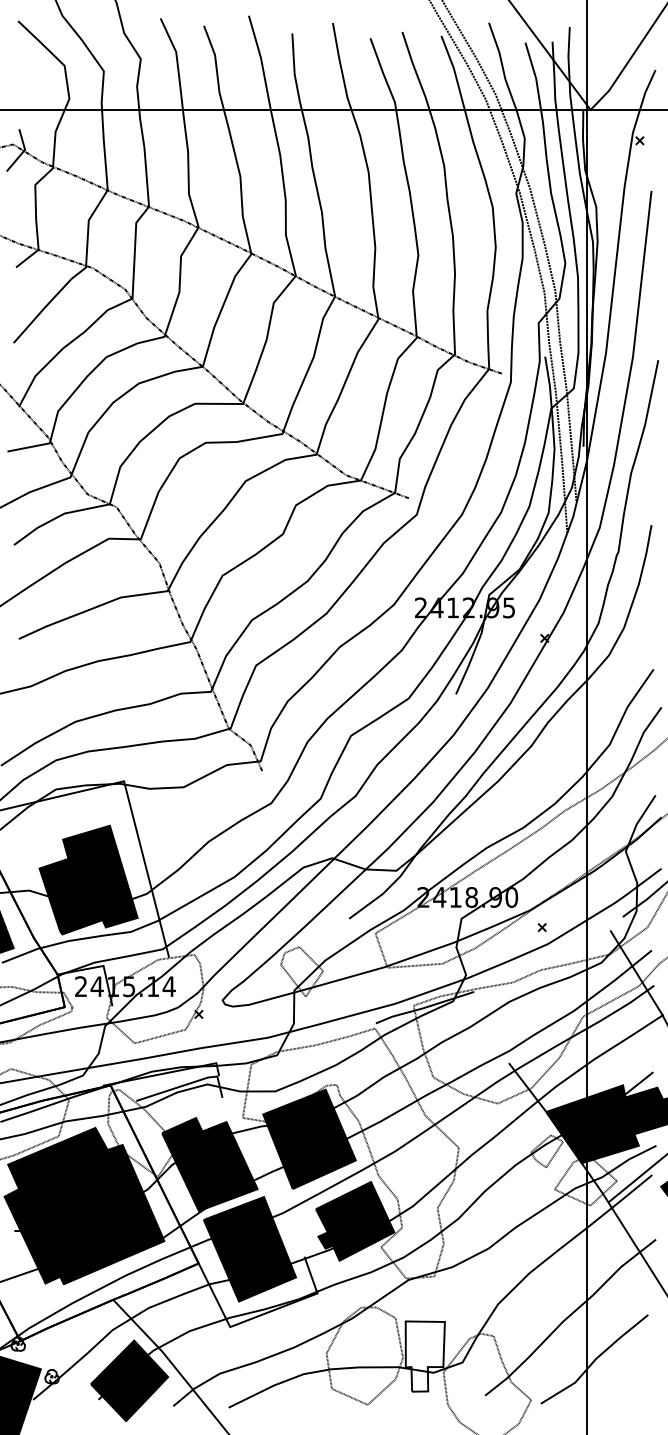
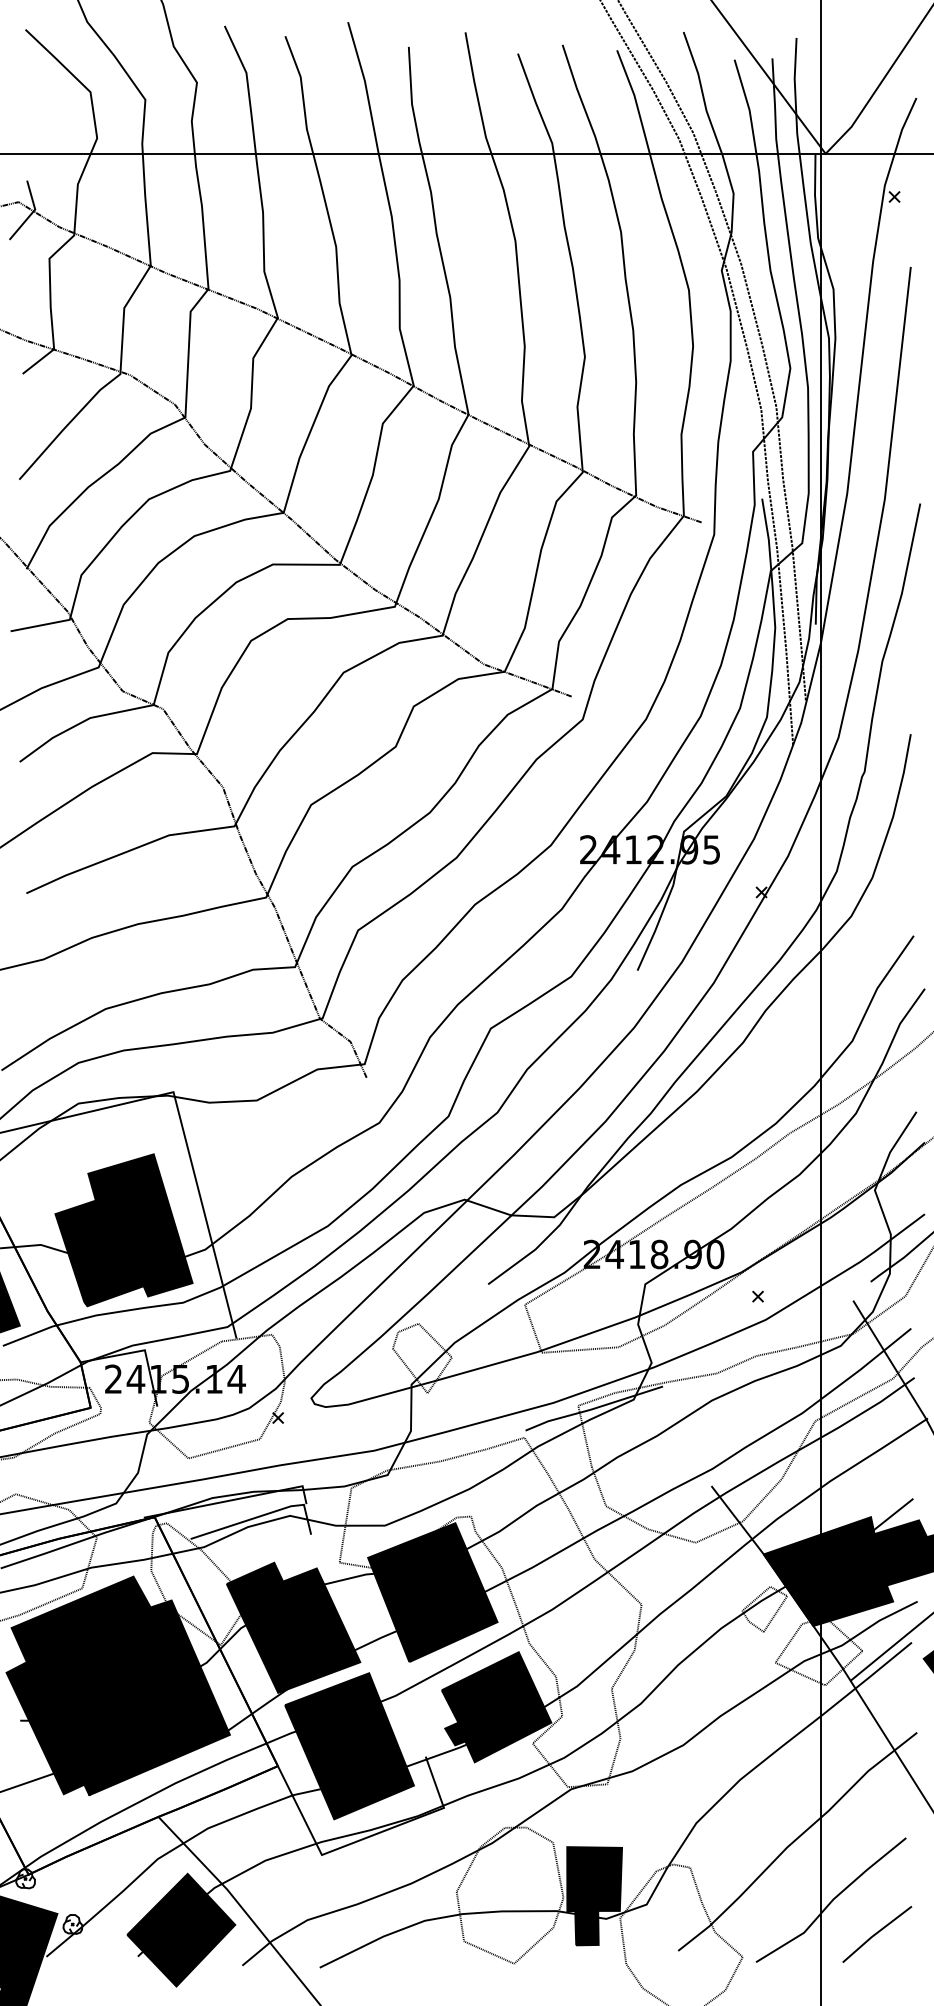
fill: (424, 1356) -> (593, 1896), added
line: (627, 1383) -> (877, 1933), added

